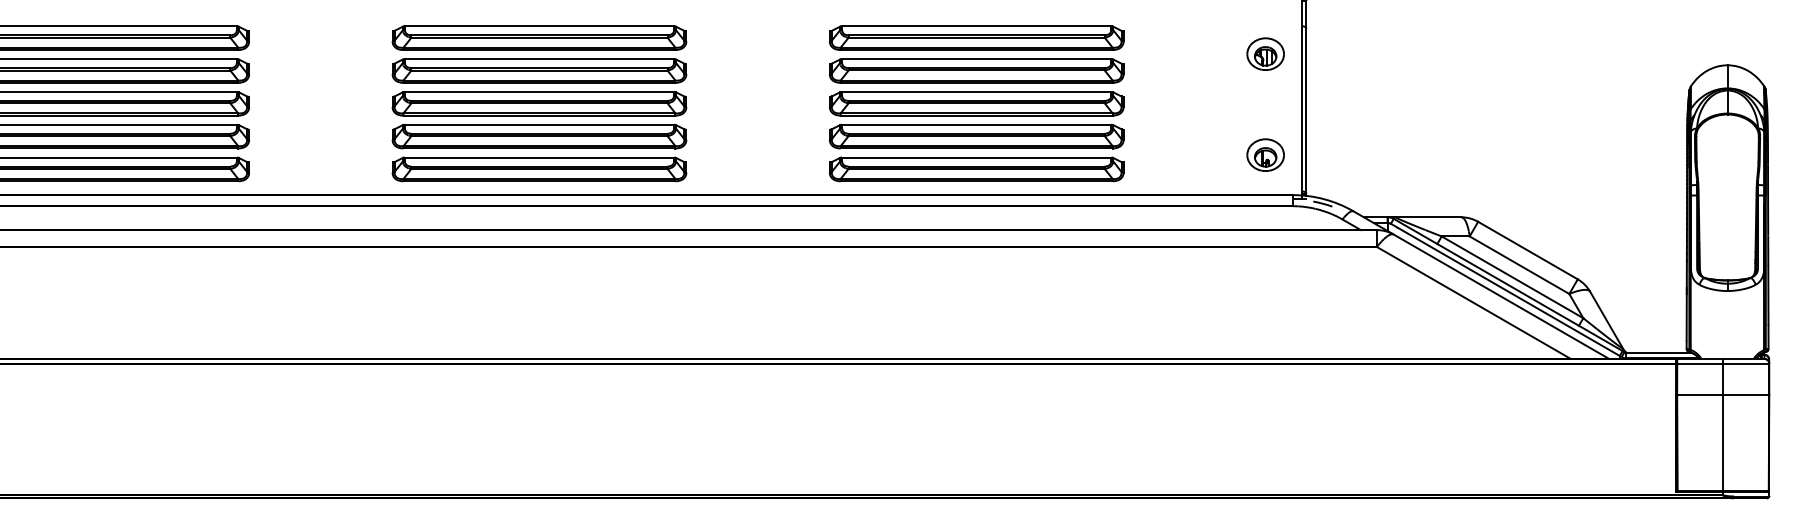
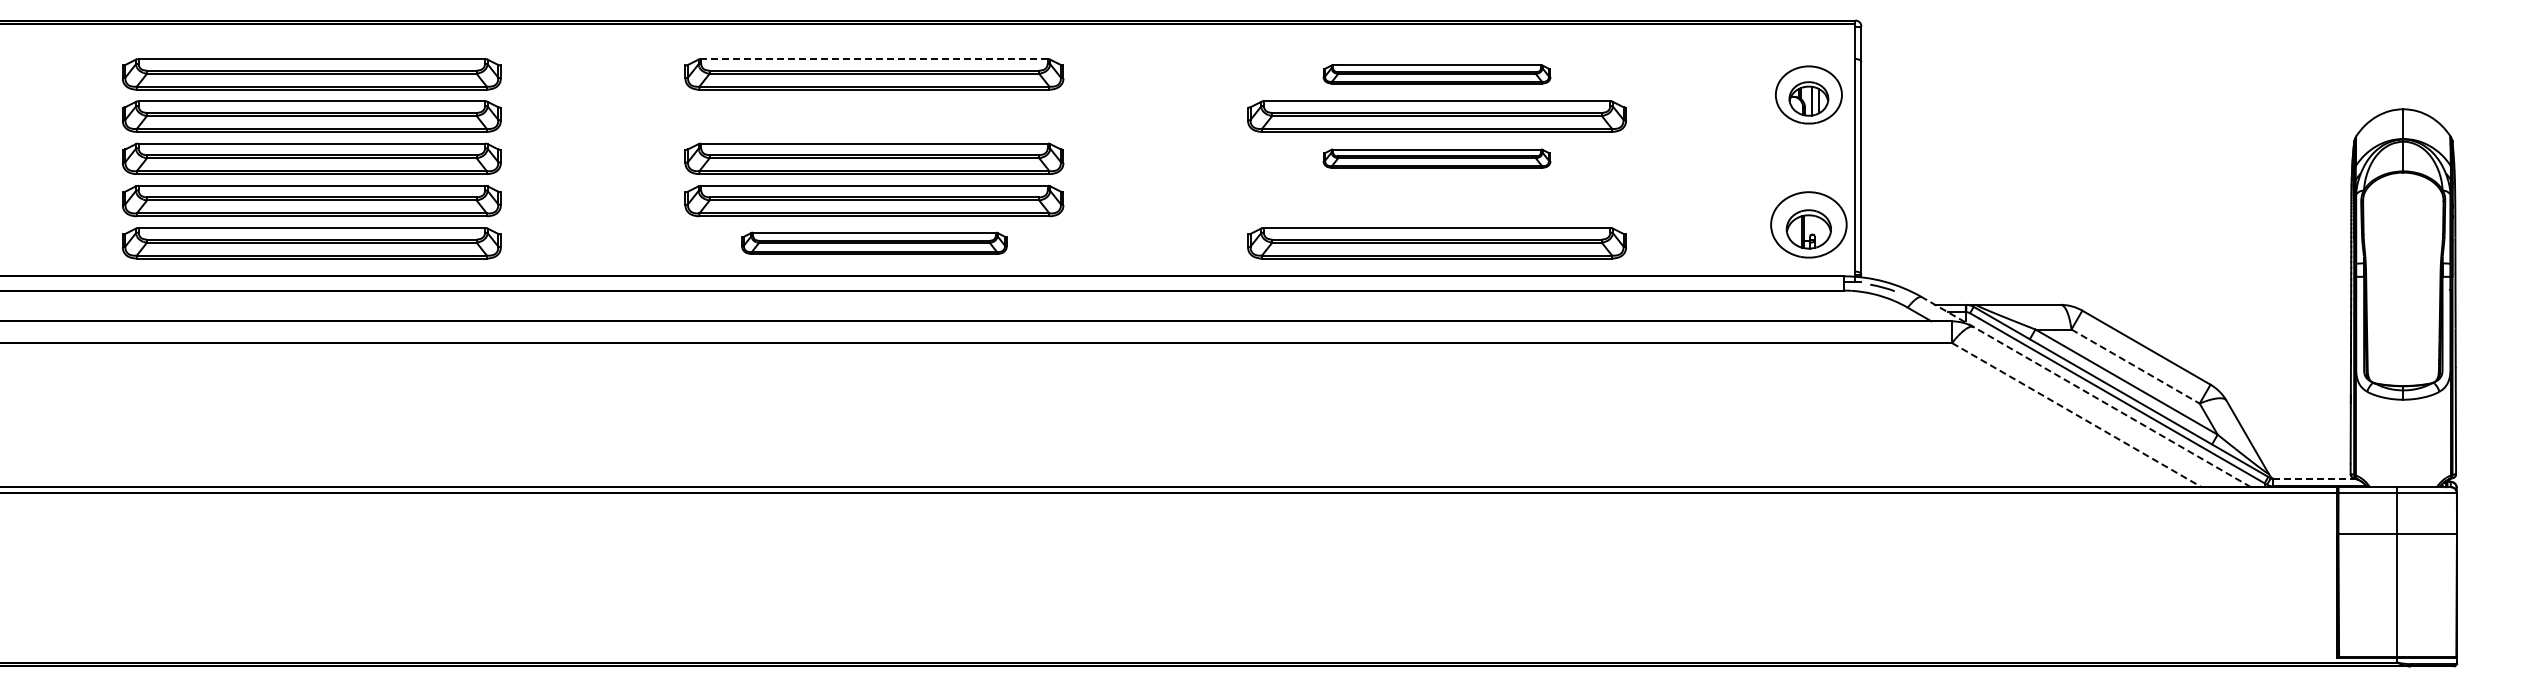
line: (539, 26) -> (874, 59), solid -> dashed
part: (976, 38) -> (1436, 74), size x0.6
part: (1265, 53) -> (1808, 94), size x1.4
part: (539, 70) -> (874, 116), removed
part: (976, 103) -> (1436, 158), size x0.6
part: (976, 136) -> (1436, 201), removed
part: (1265, 154) -> (1808, 224), size x1.6
part: (539, 169) -> (874, 243), size x0.7
line: (1520, 265) -> (2136, 366), solid -> dashed
line: (1481, 285) -> (2086, 392), solid -> dashed
line: (1474, 303) -> (2077, 415), solid -> dashed
line: (1658, 352) -> (2314, 478), solid -> dashed

